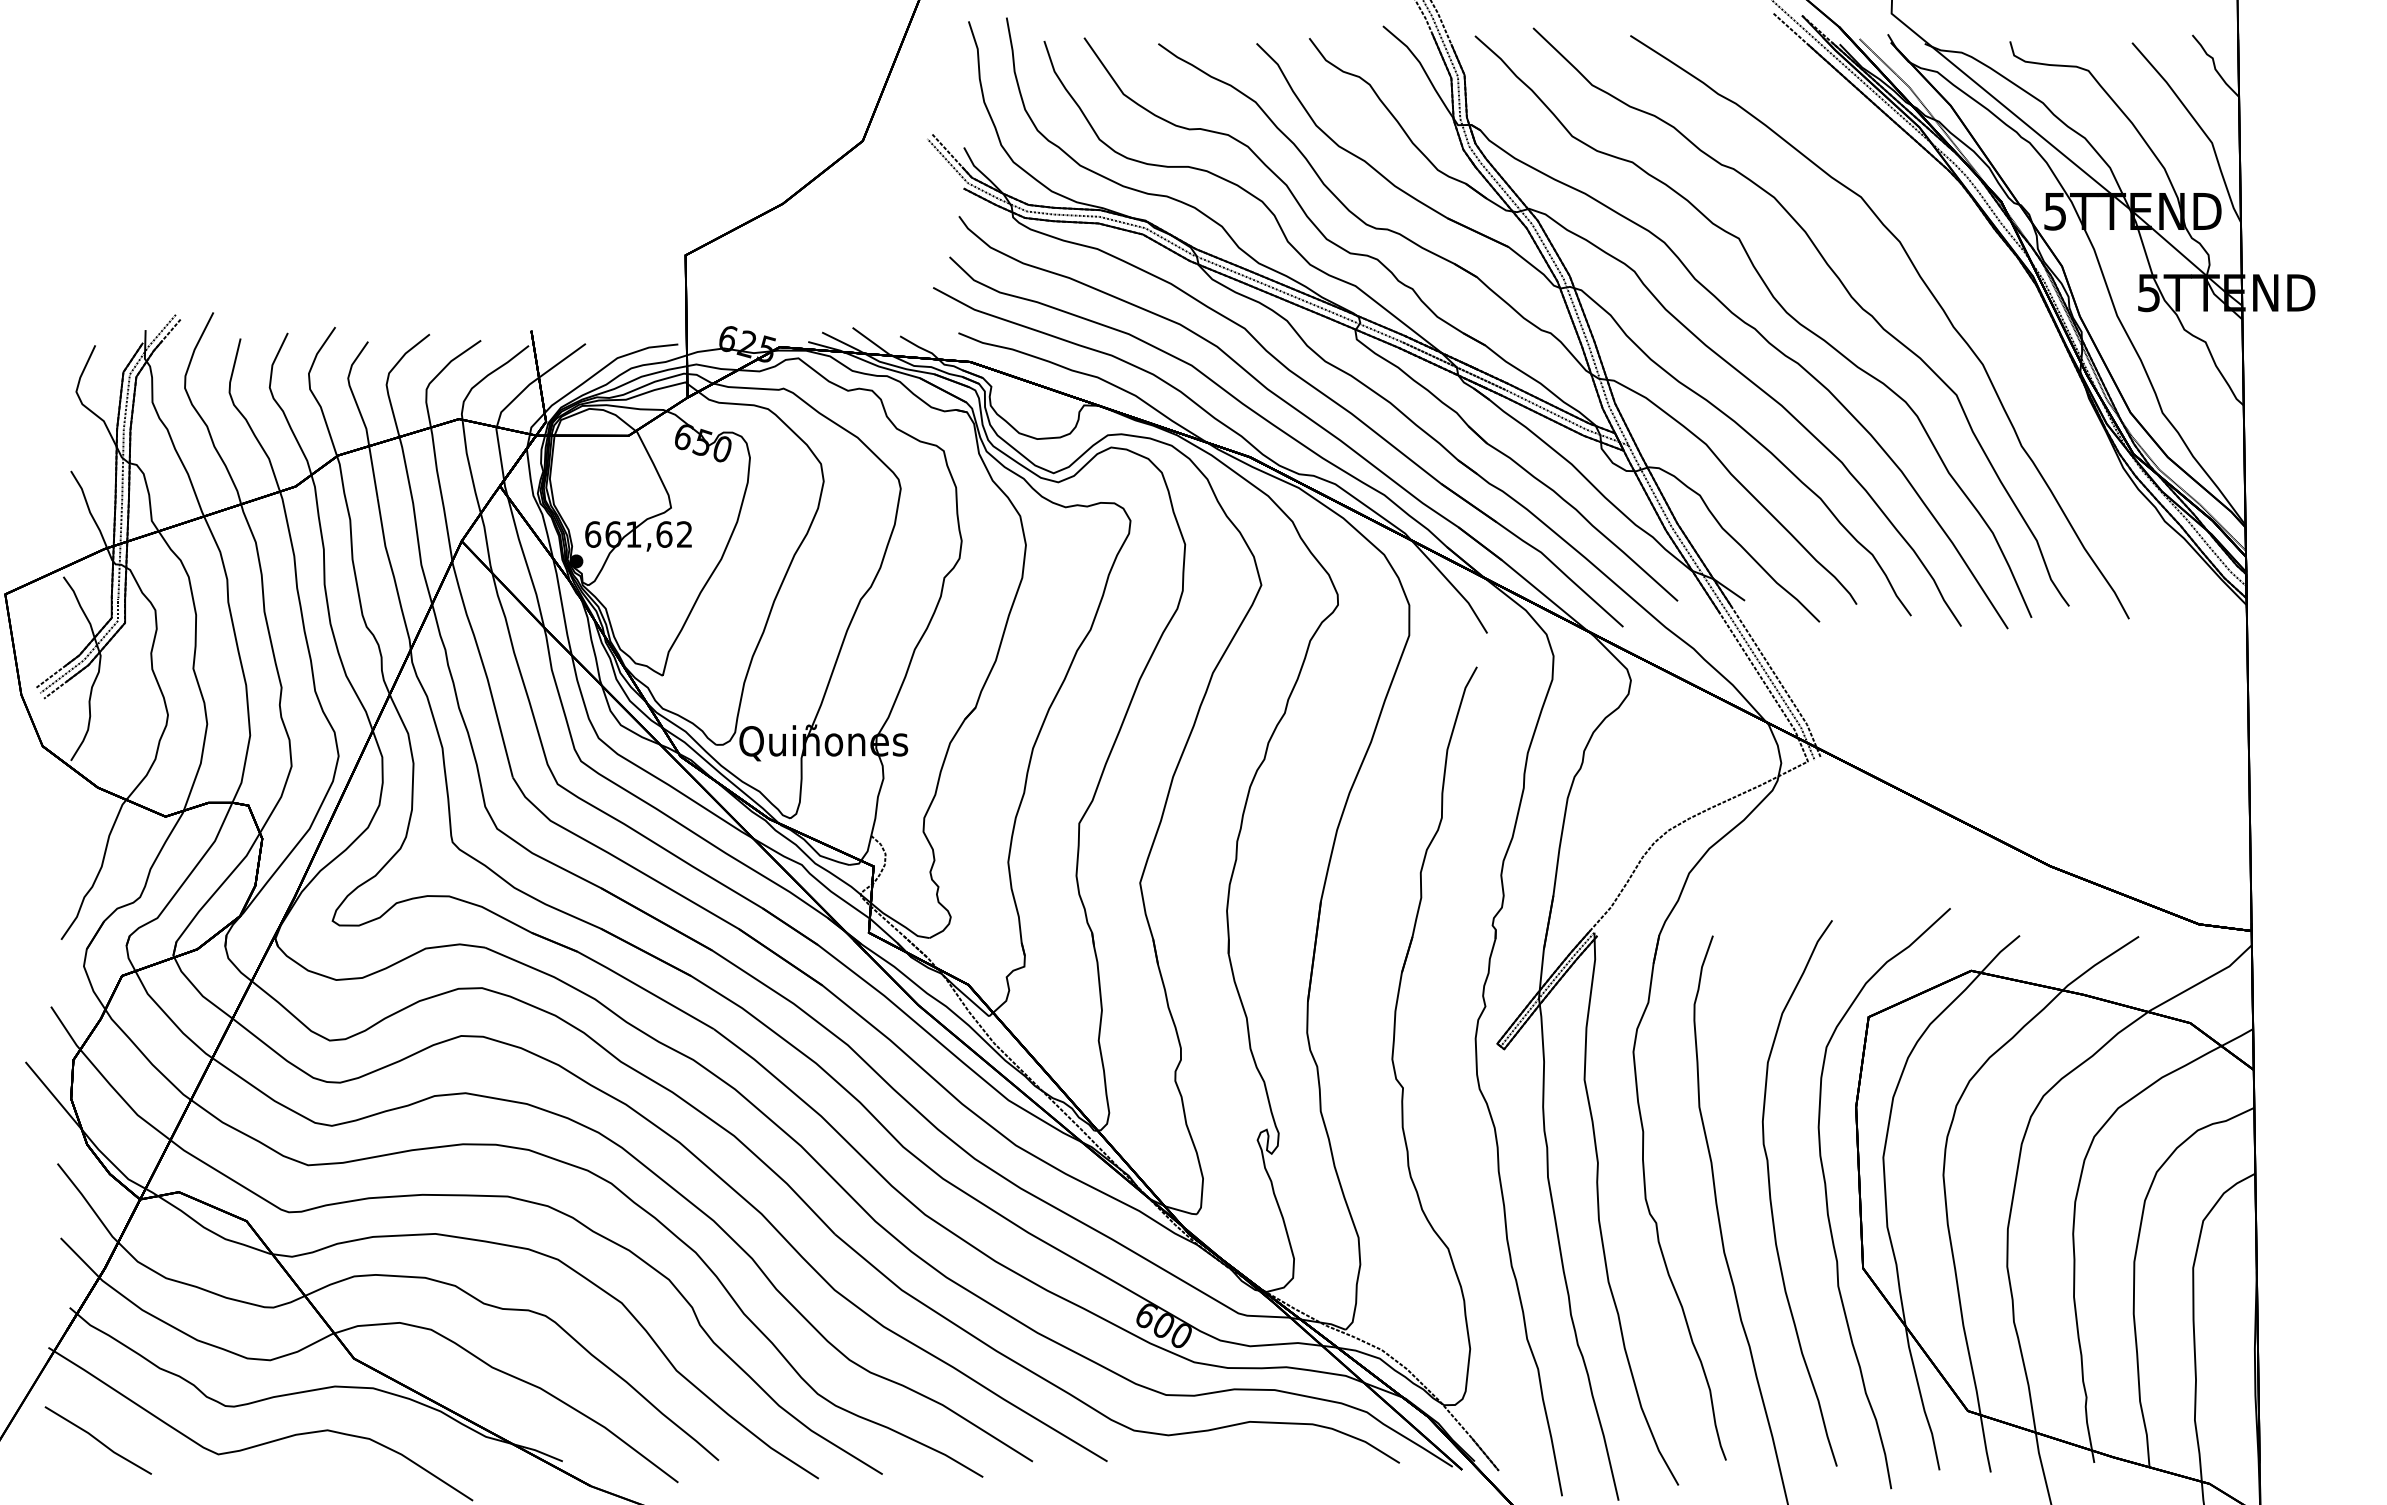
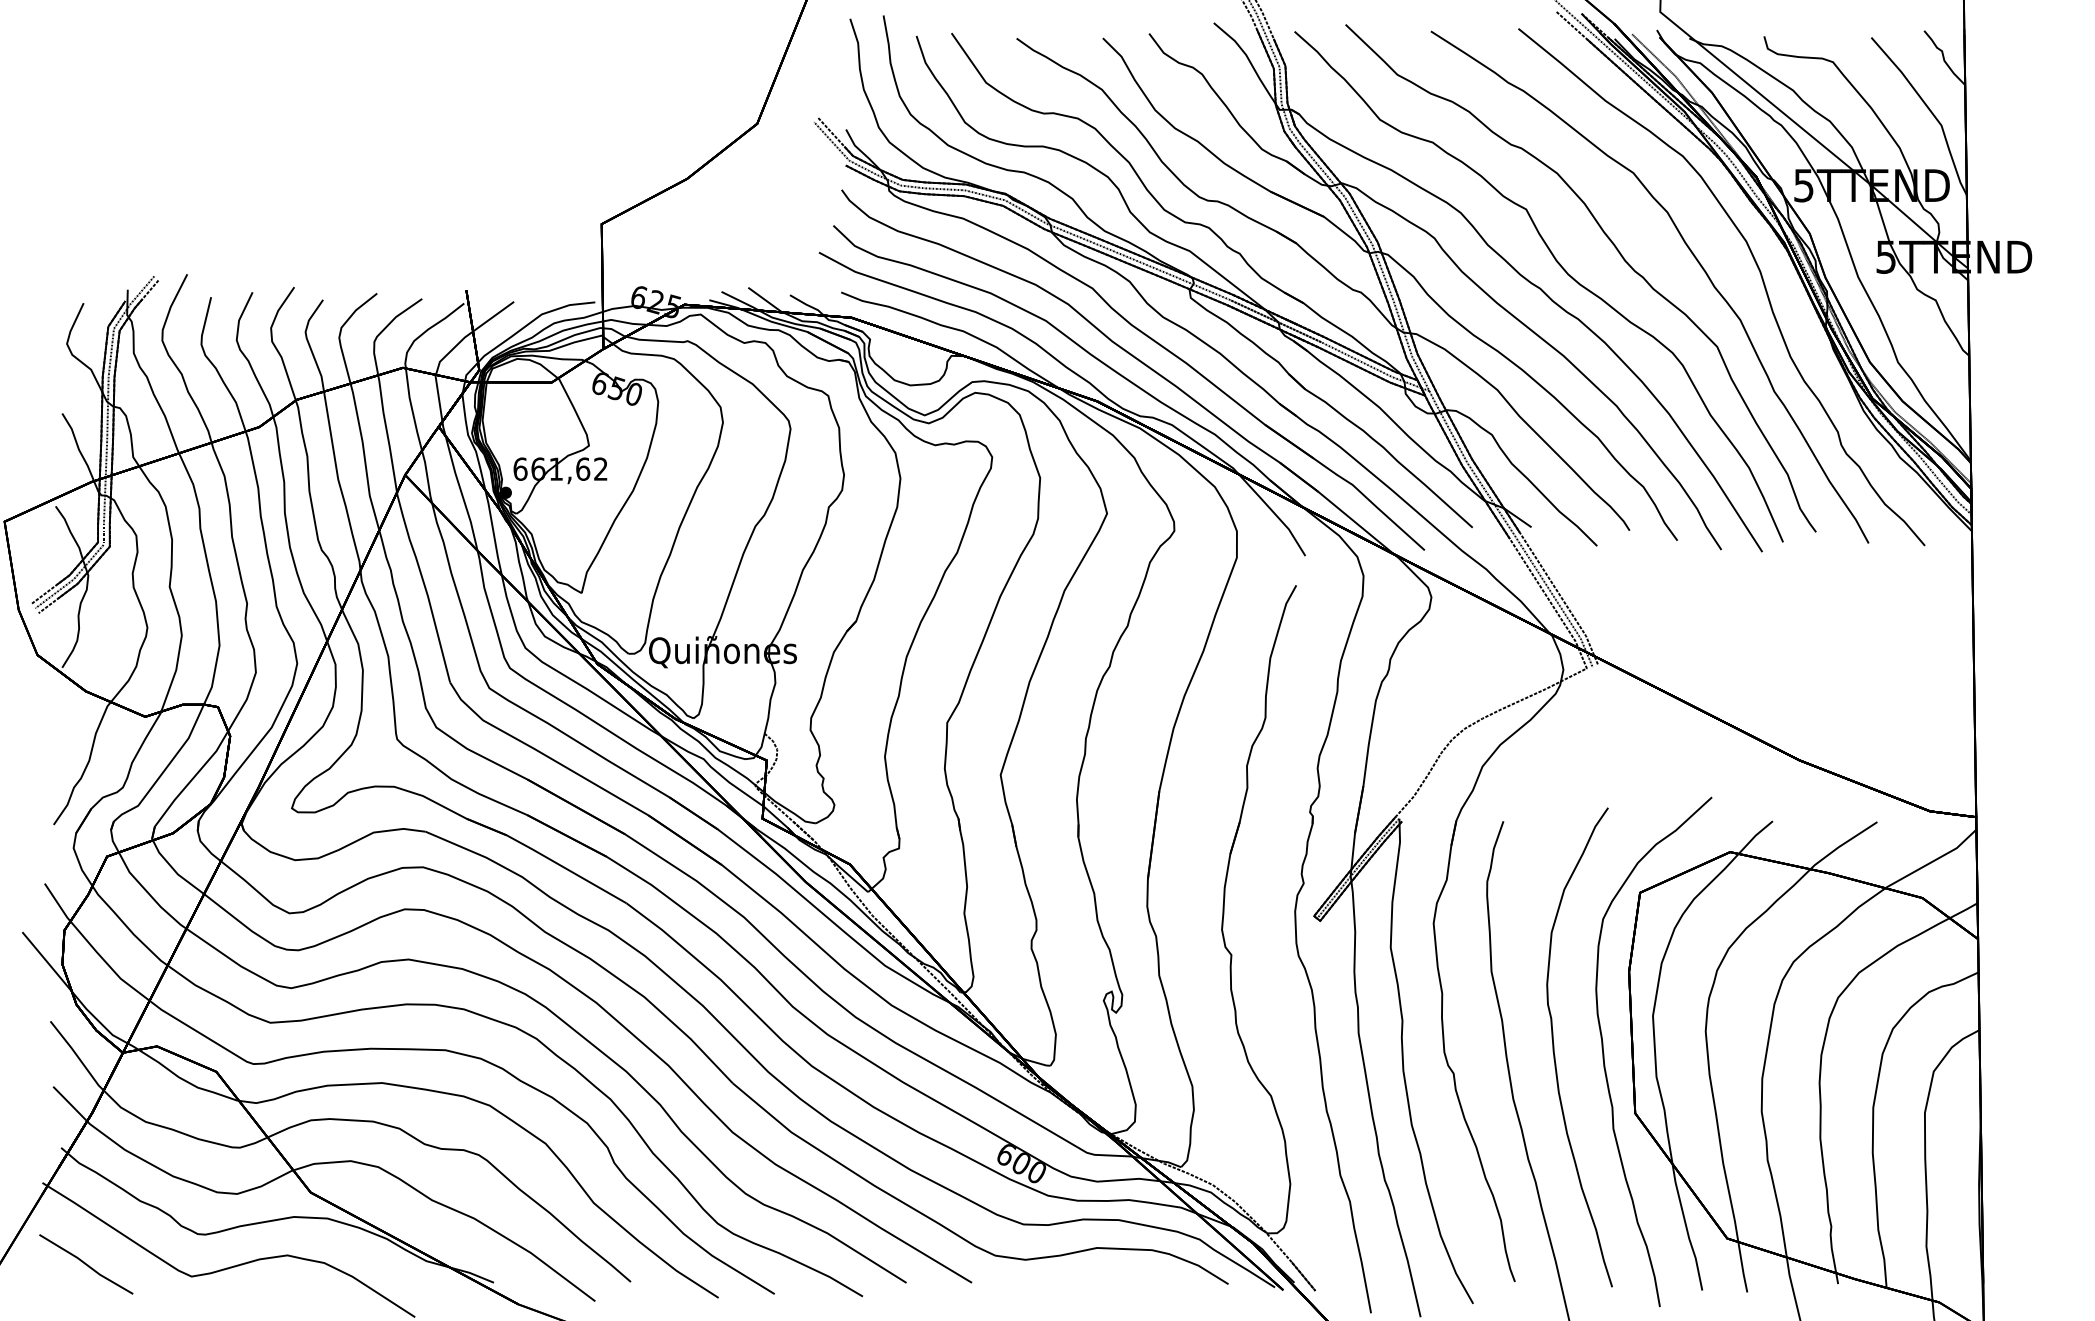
curve: (2006, 316) -> (1761, 277), added

